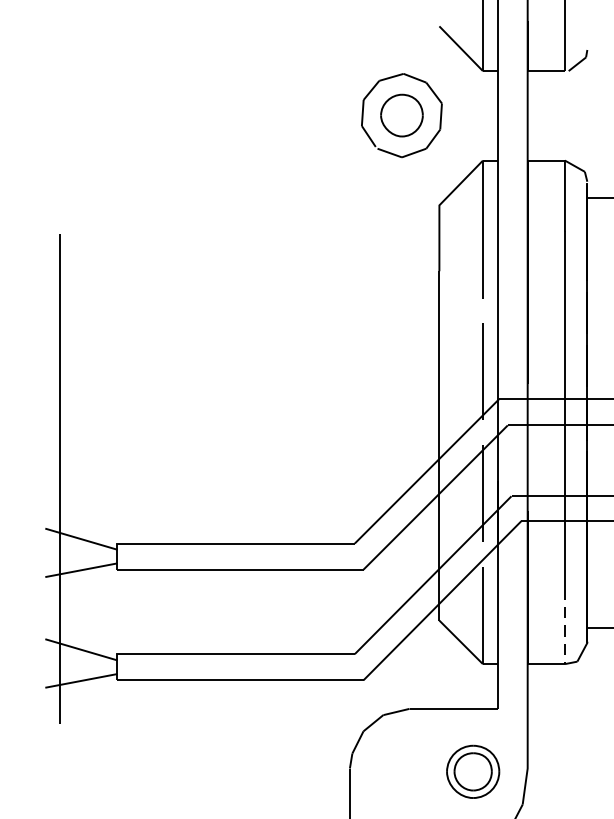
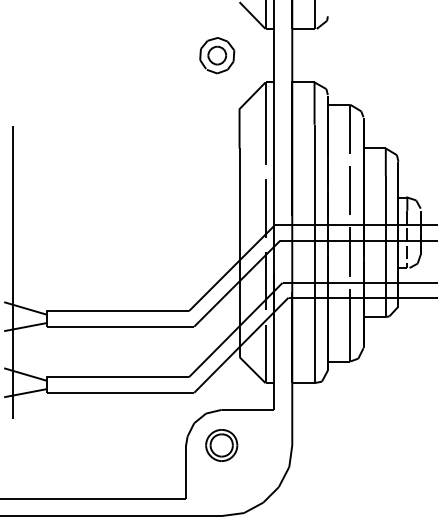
part: (402, 115) -> (217, 55), size x0.71
line: (564, 626) -> (314, 360), dashed -> solid
part: (472, 771) -> (221, 445), moved

